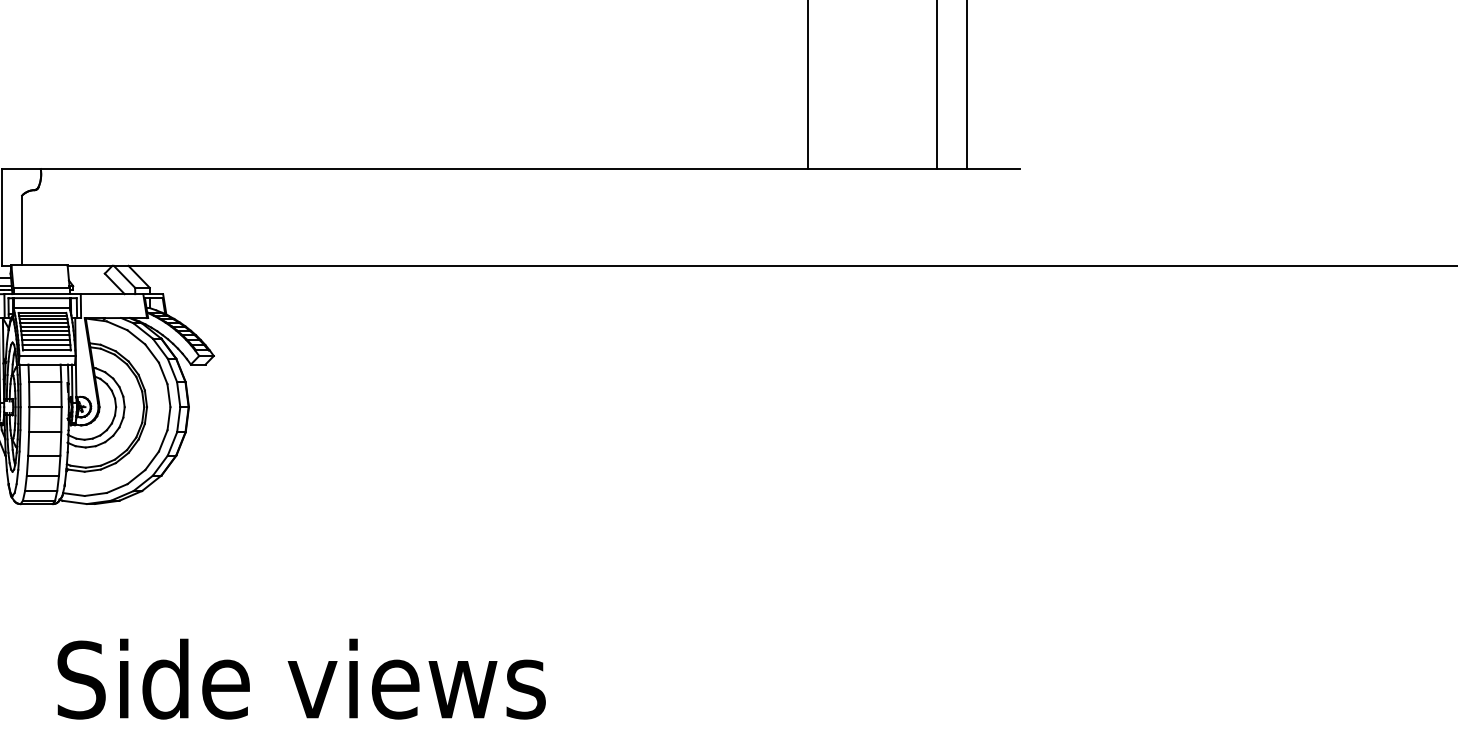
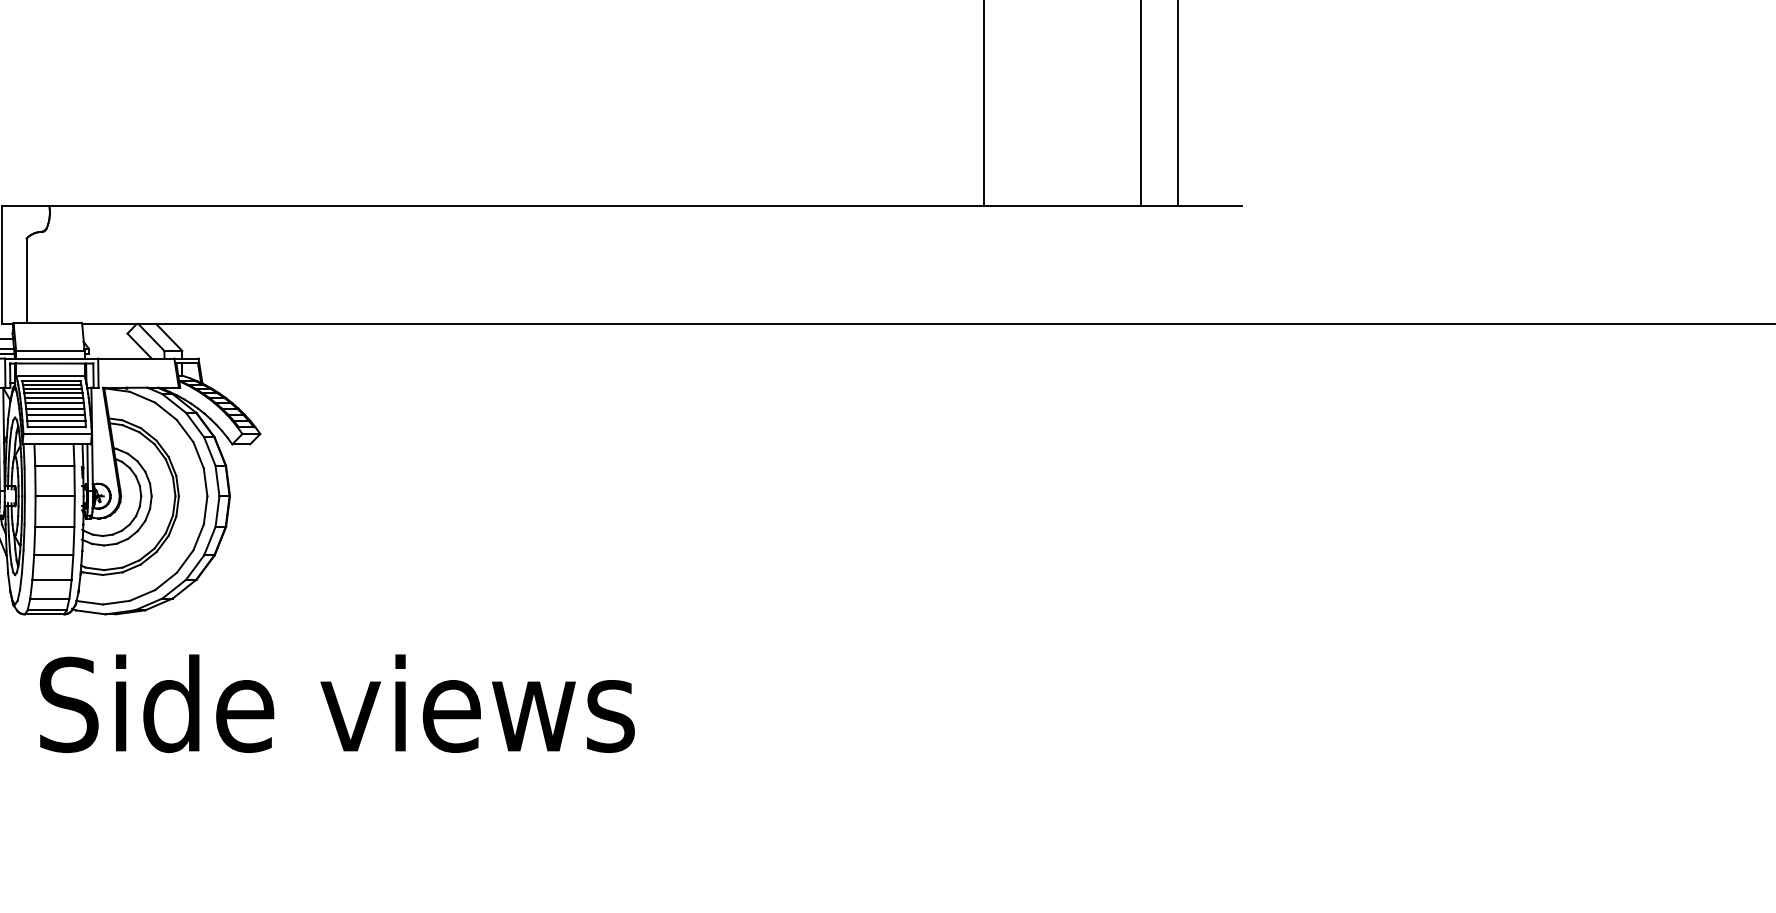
text: (301, 678) -> (337, 703), moved

